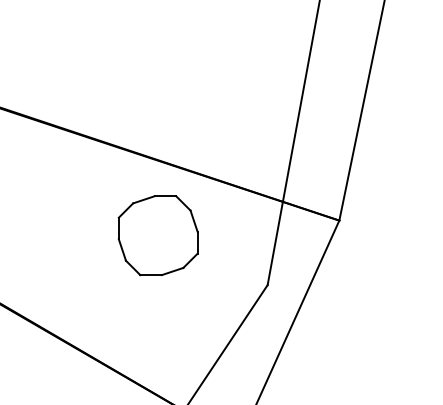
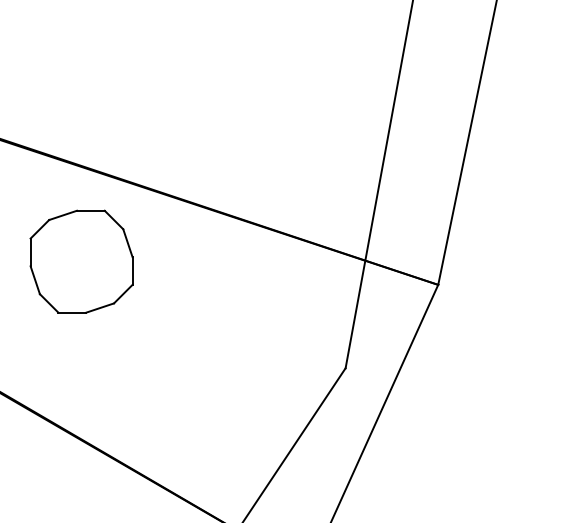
part: (157, 235) -> (80, 261), moved

